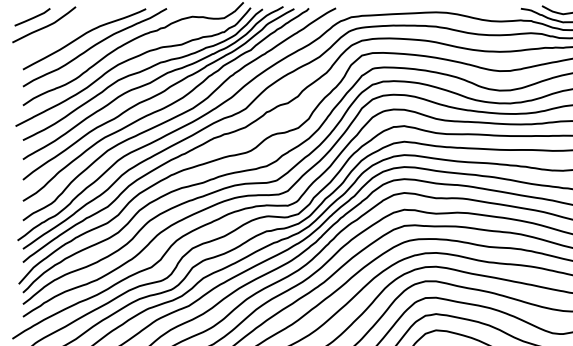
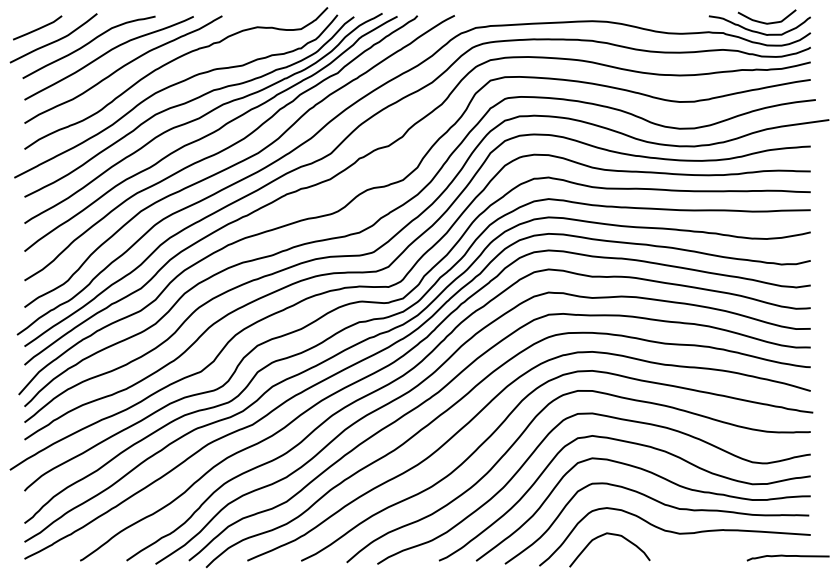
curve: (68, 30) -> (86, 45), added

